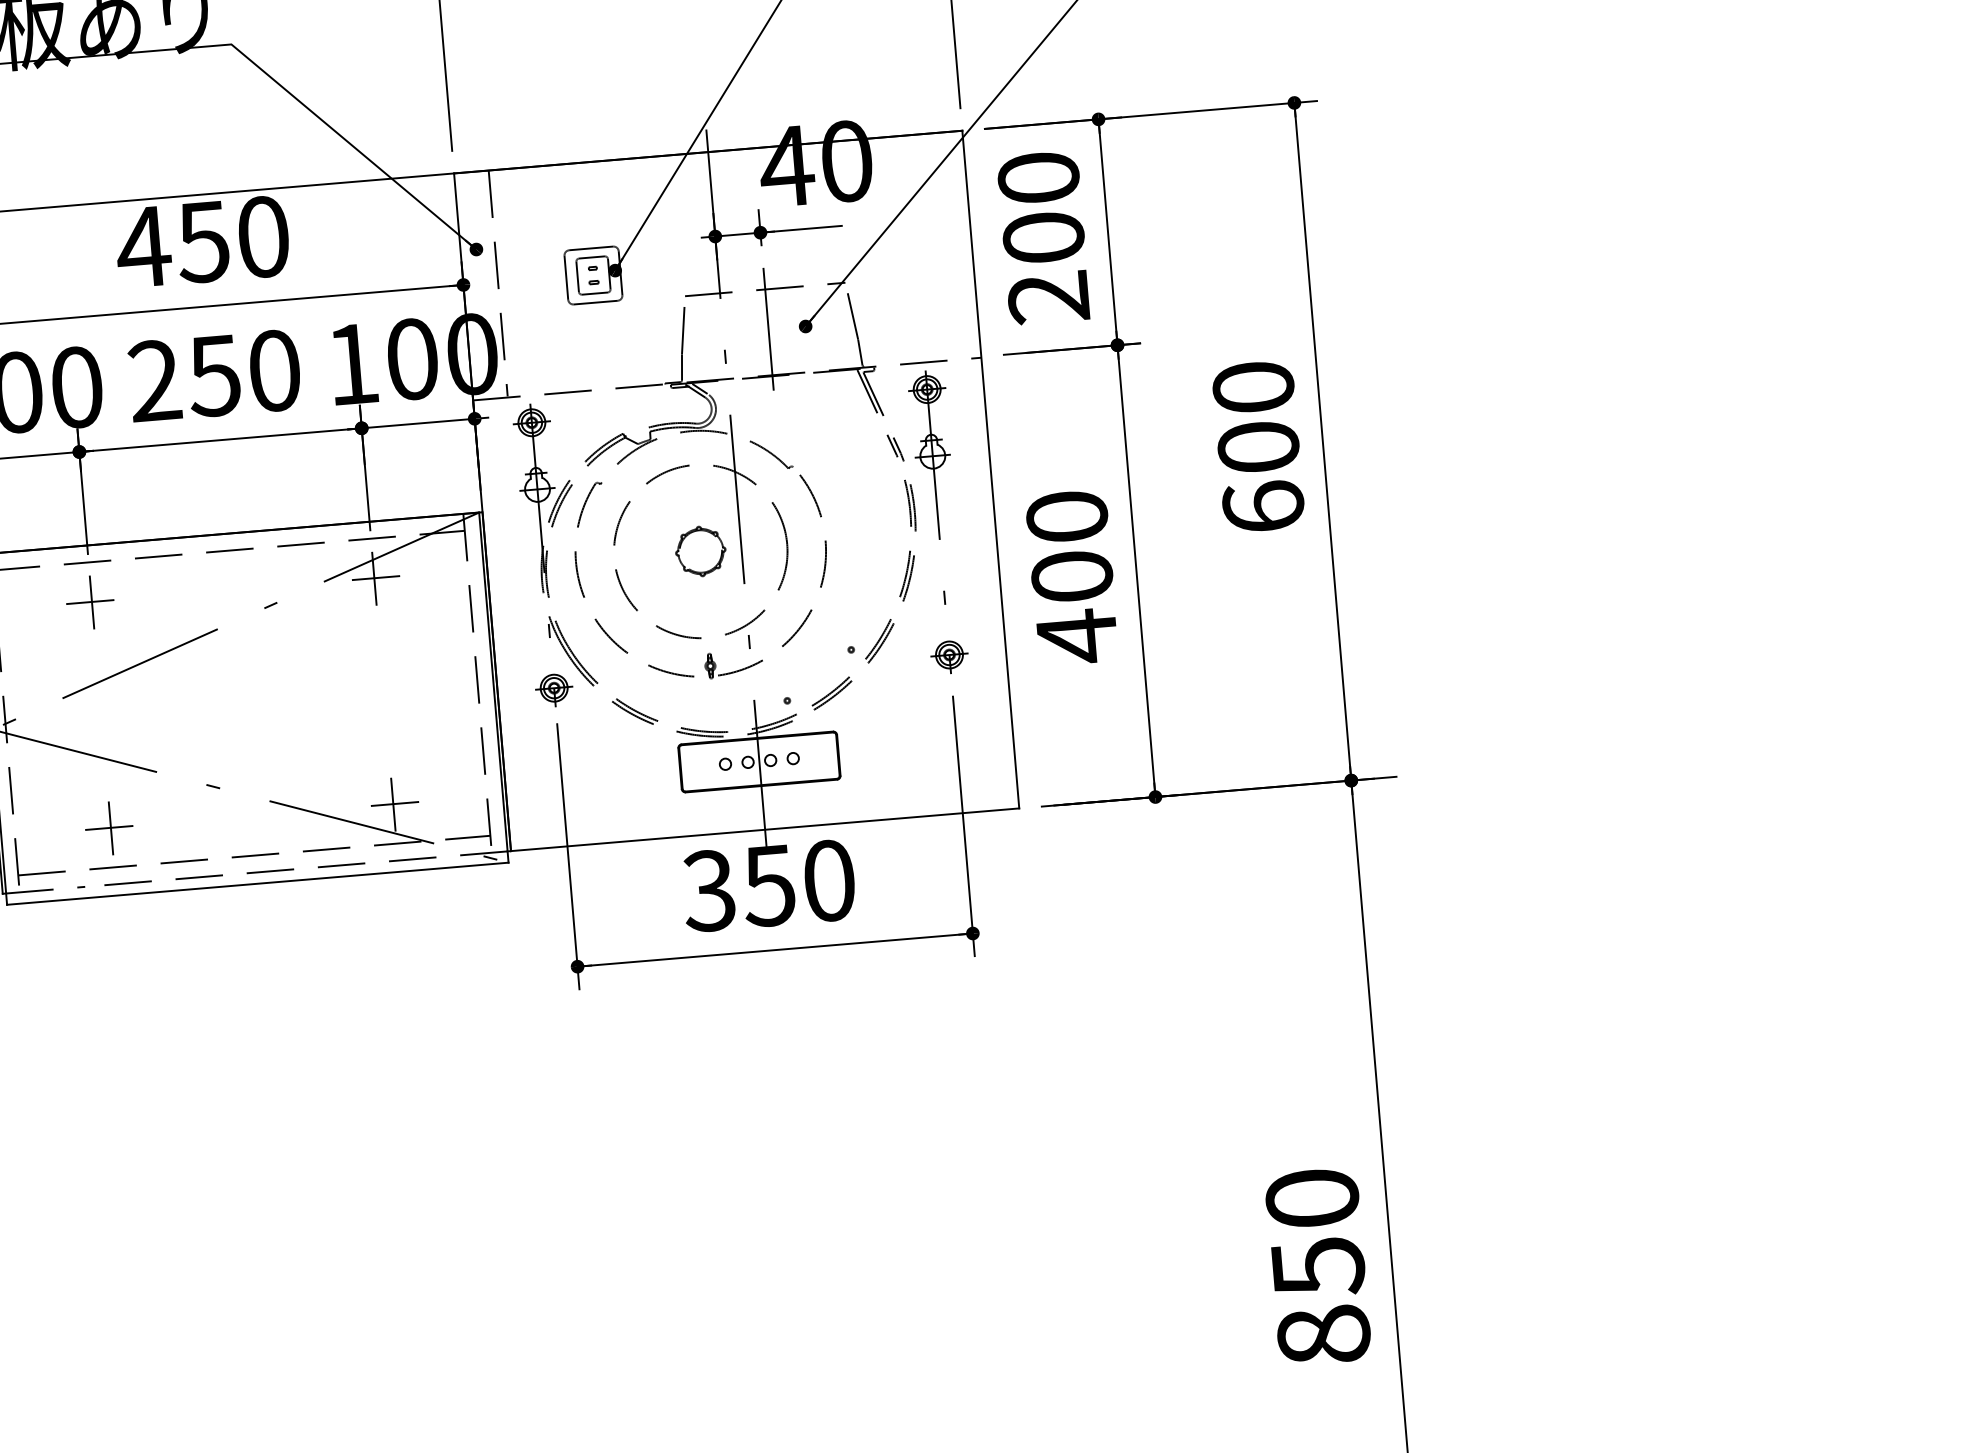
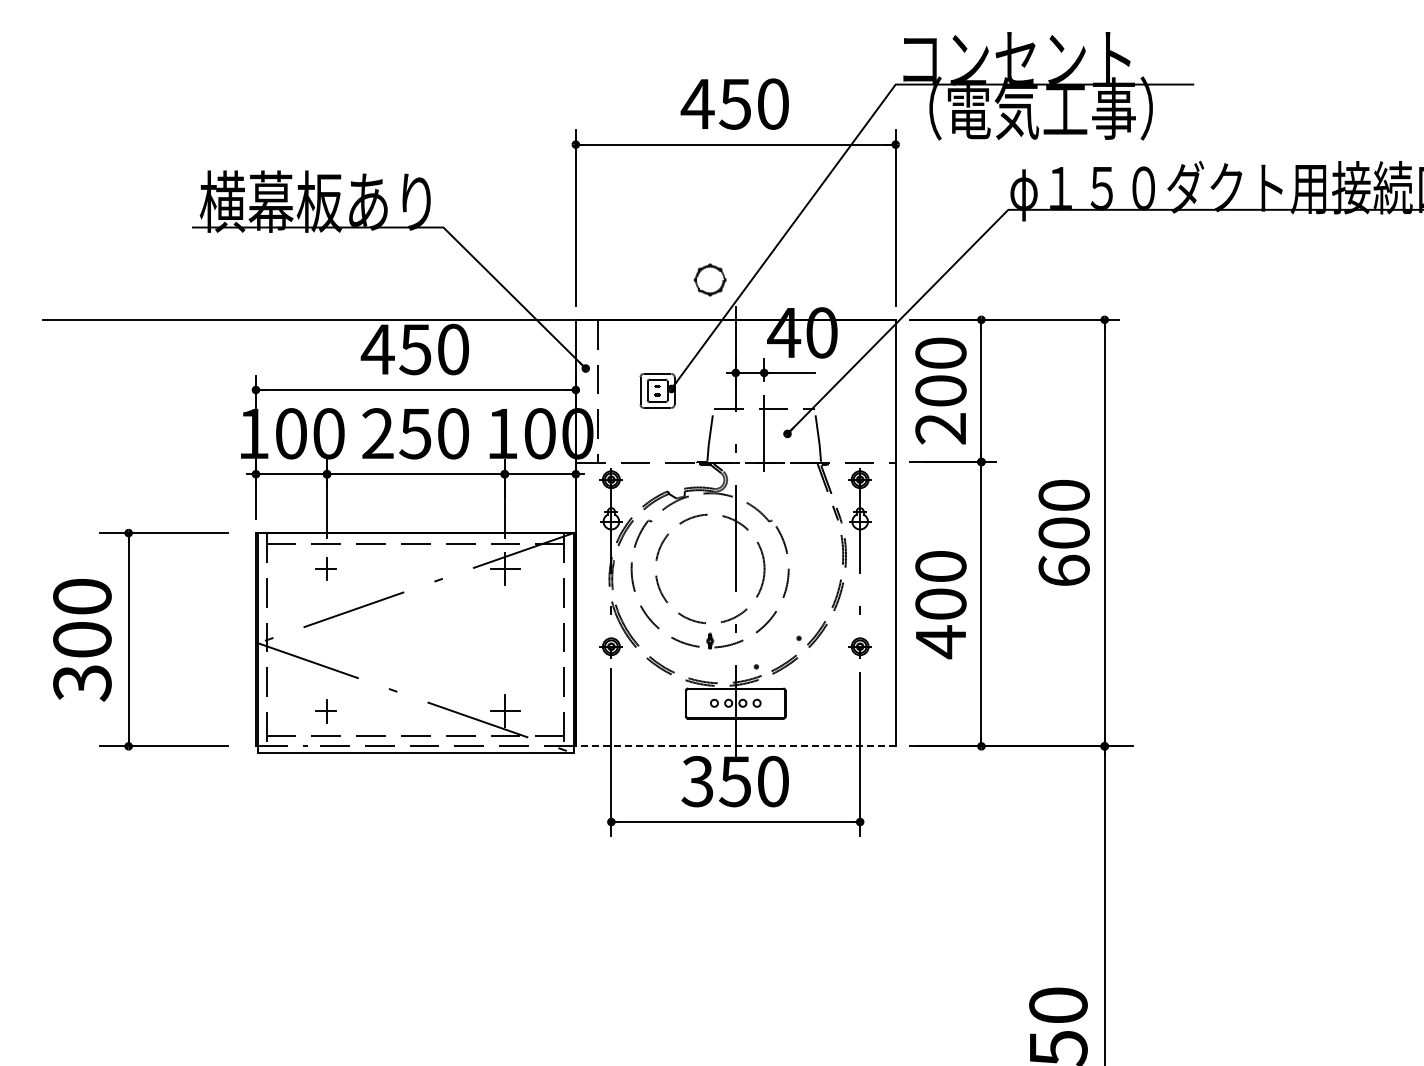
part: (699, 550) -> (709, 279), moved
part: (89, 601) -> (325, 568), size x0.7
part: (108, 827) -> (325, 710), size x0.7
line: (764, 830) -> (735, 746), solid -> dashed

